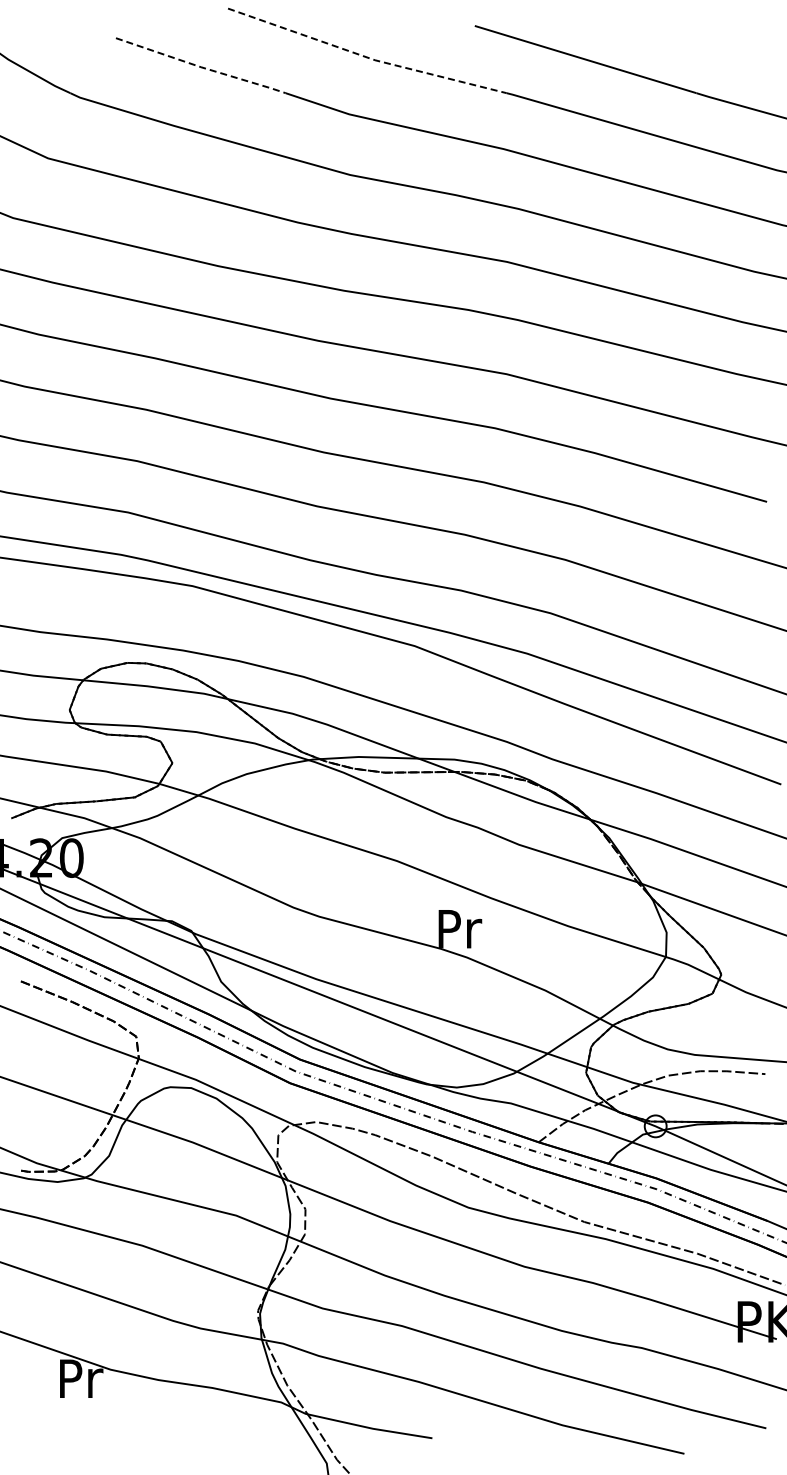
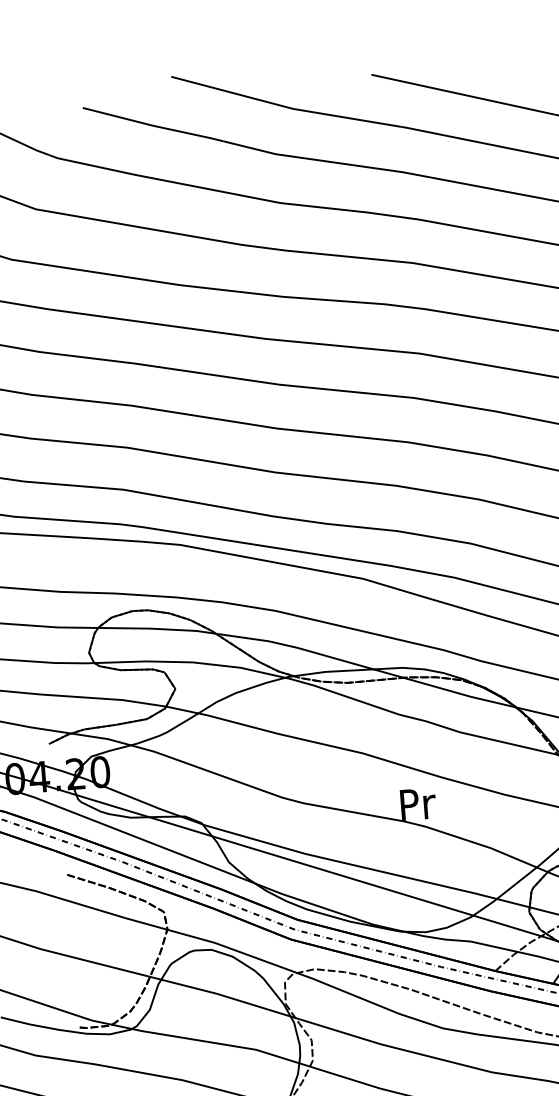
line: (366, 57) -> (286, 107), dashed -> solid
line: (201, 67) -> (153, 126), dashed -> solid

